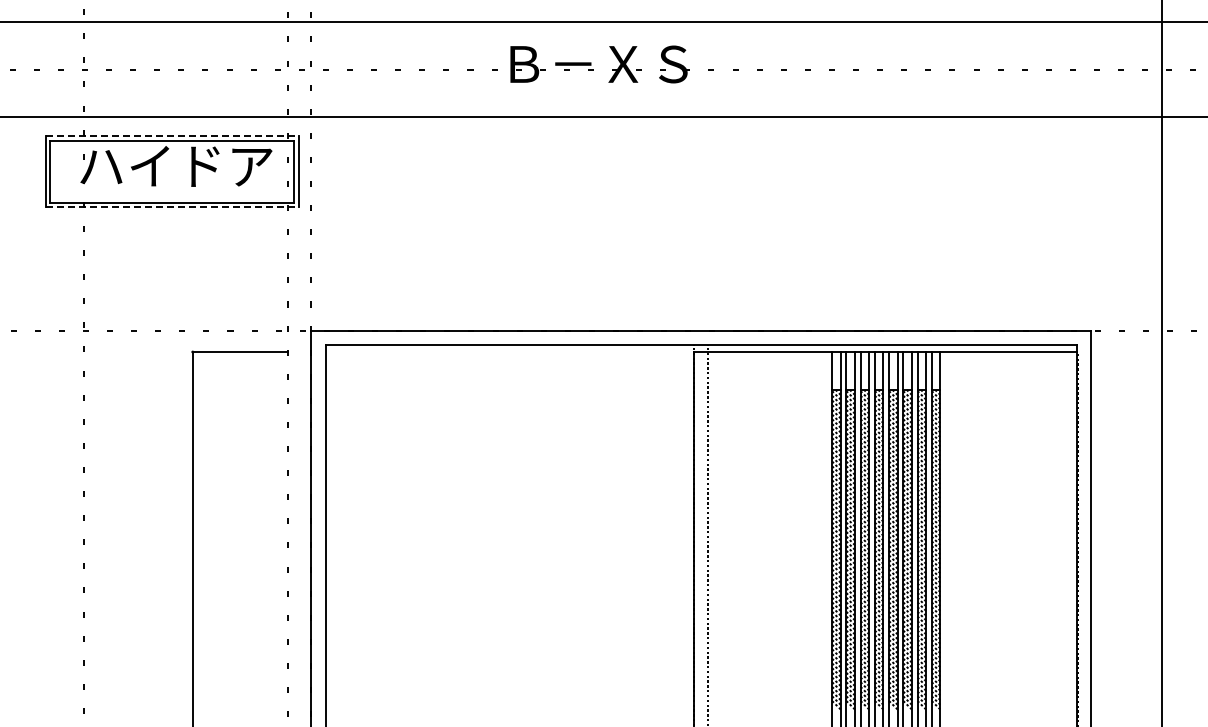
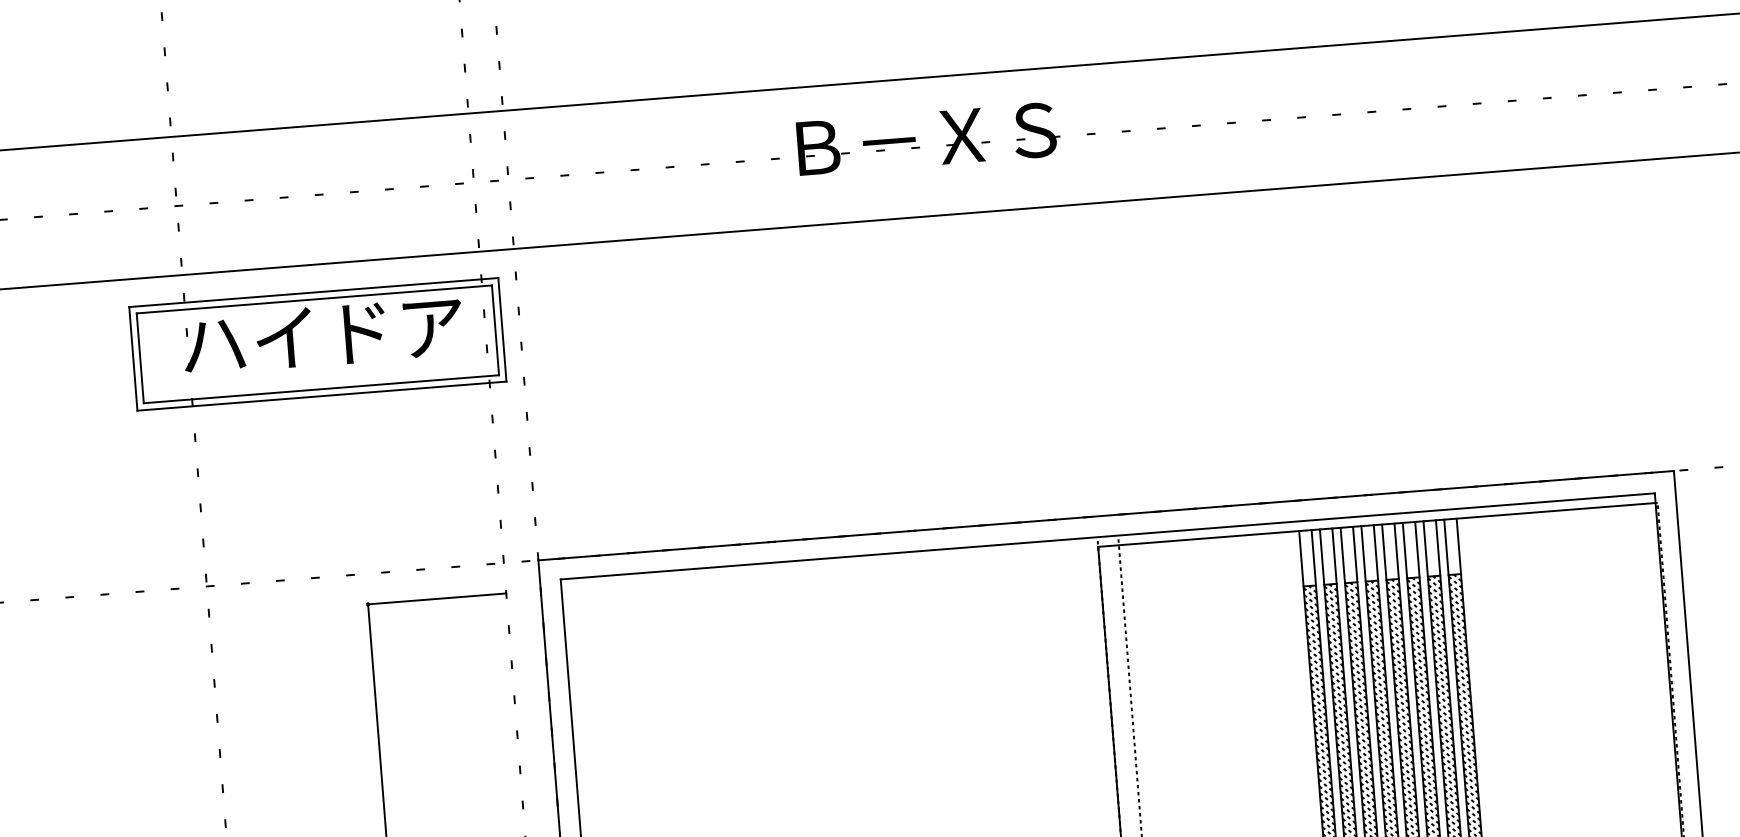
line: (172, 136) -> (313, 292), dashed -> solid
line: (172, 207) -> (322, 396), dashed -> solid

